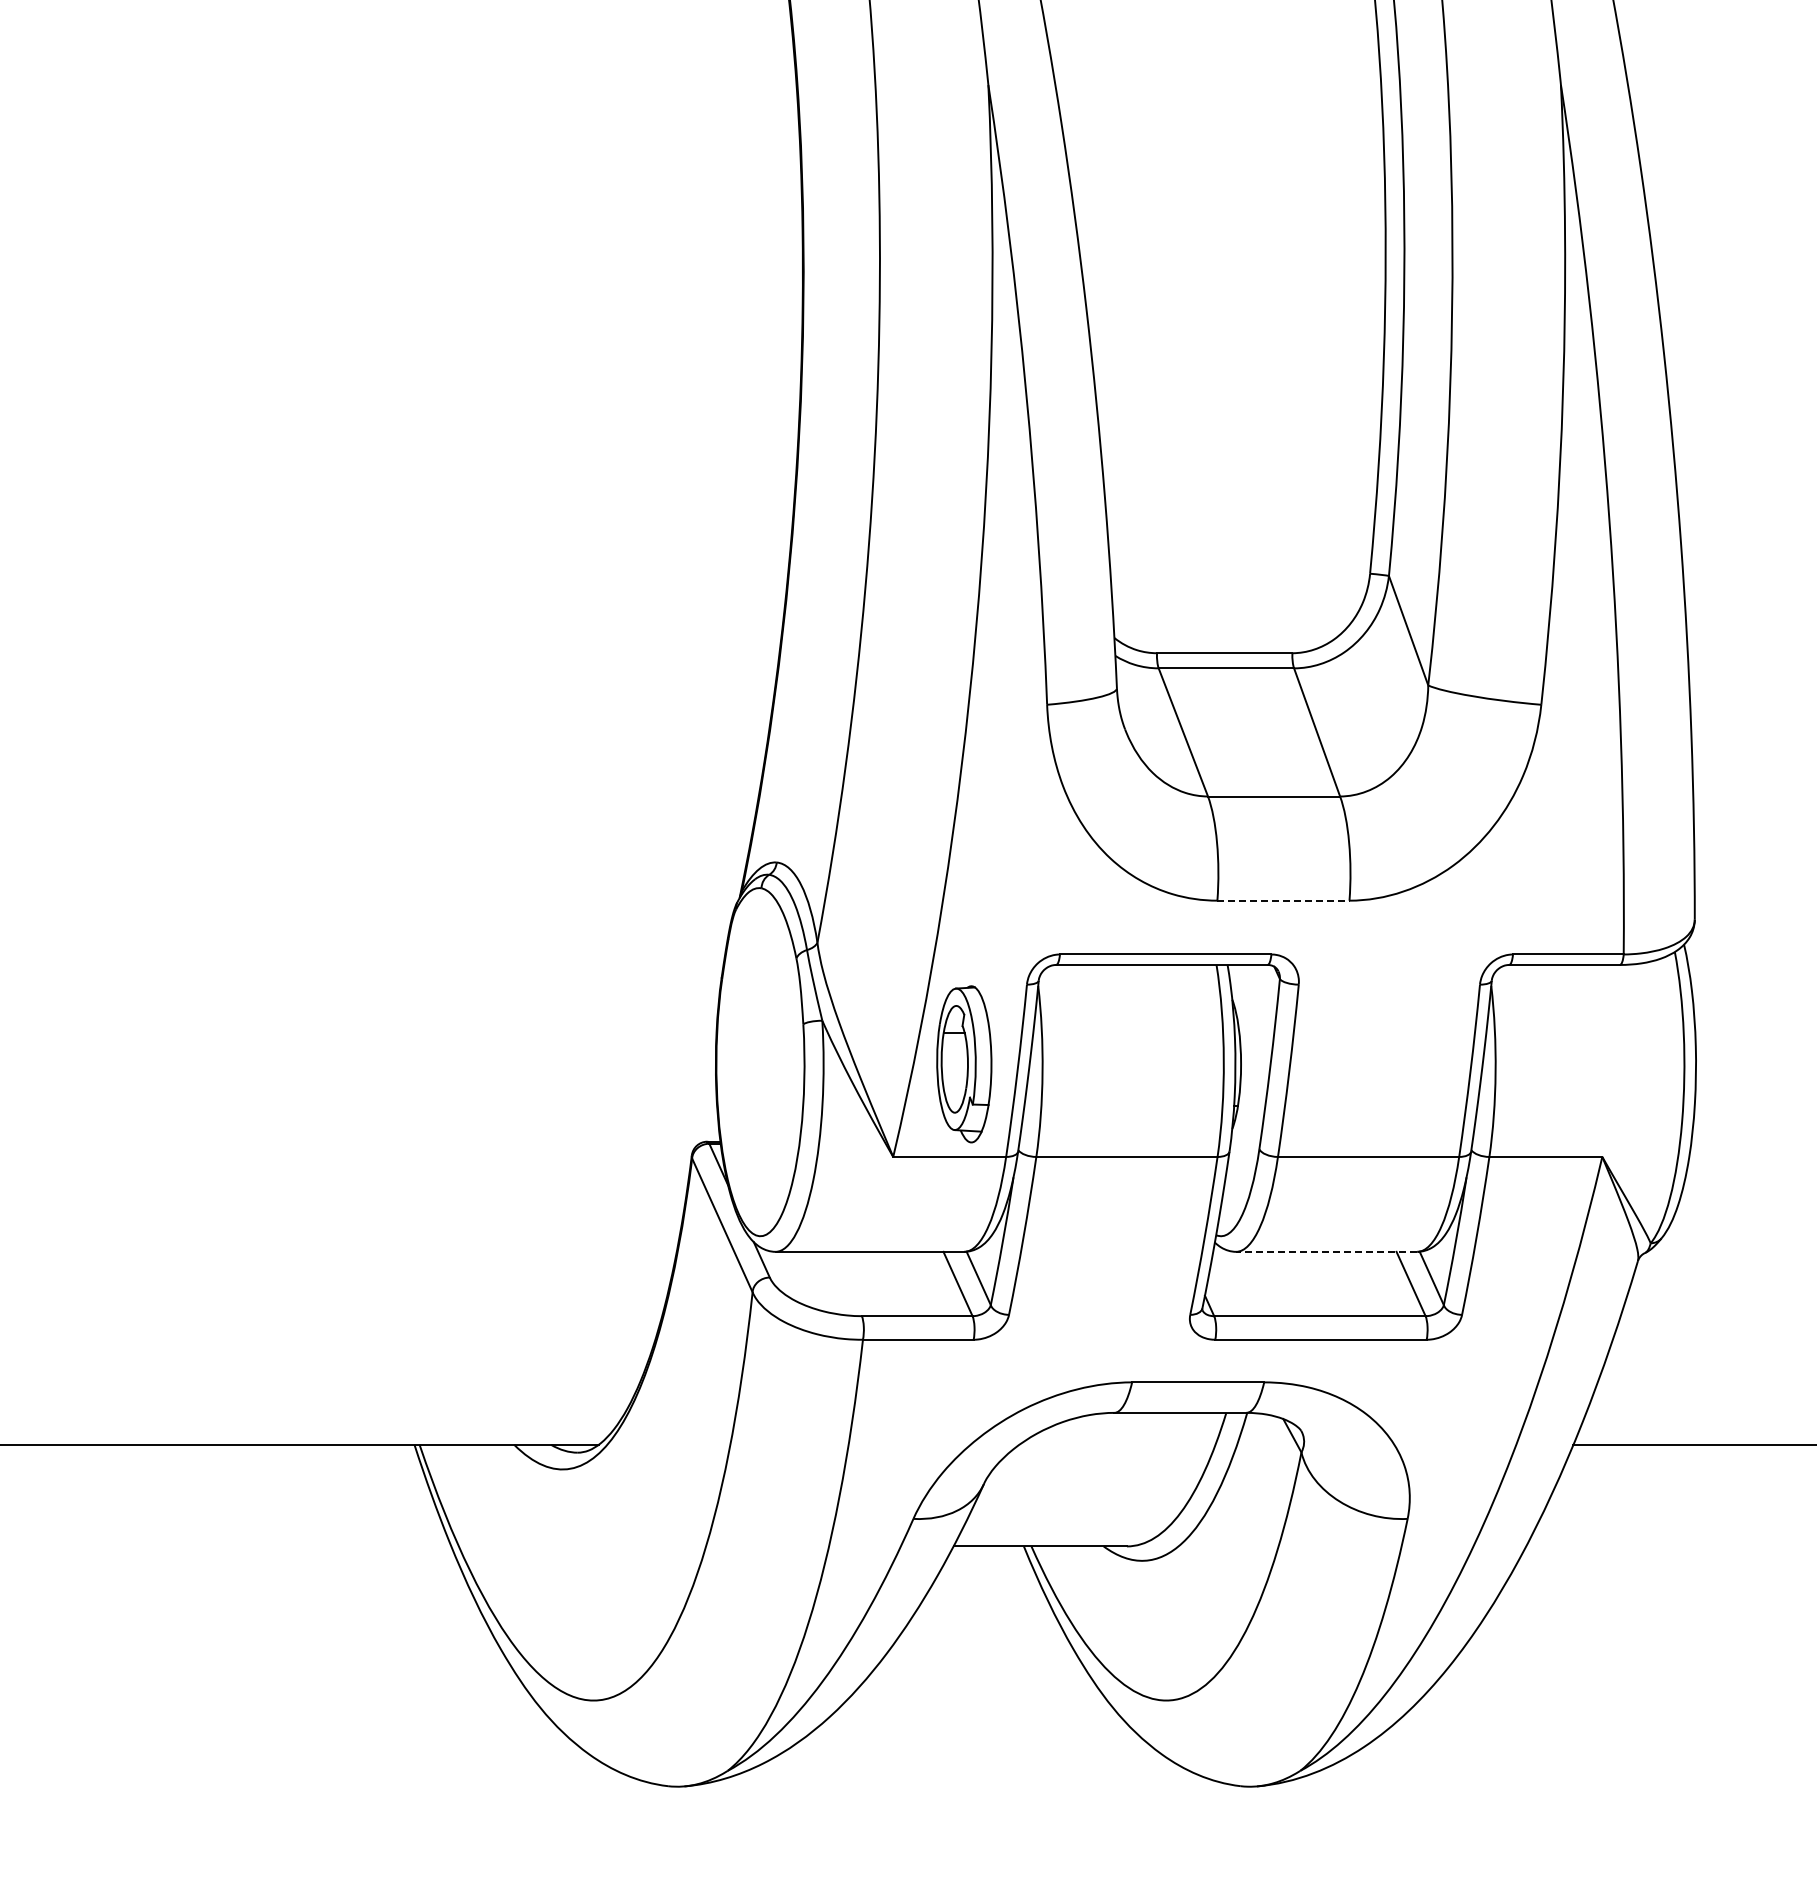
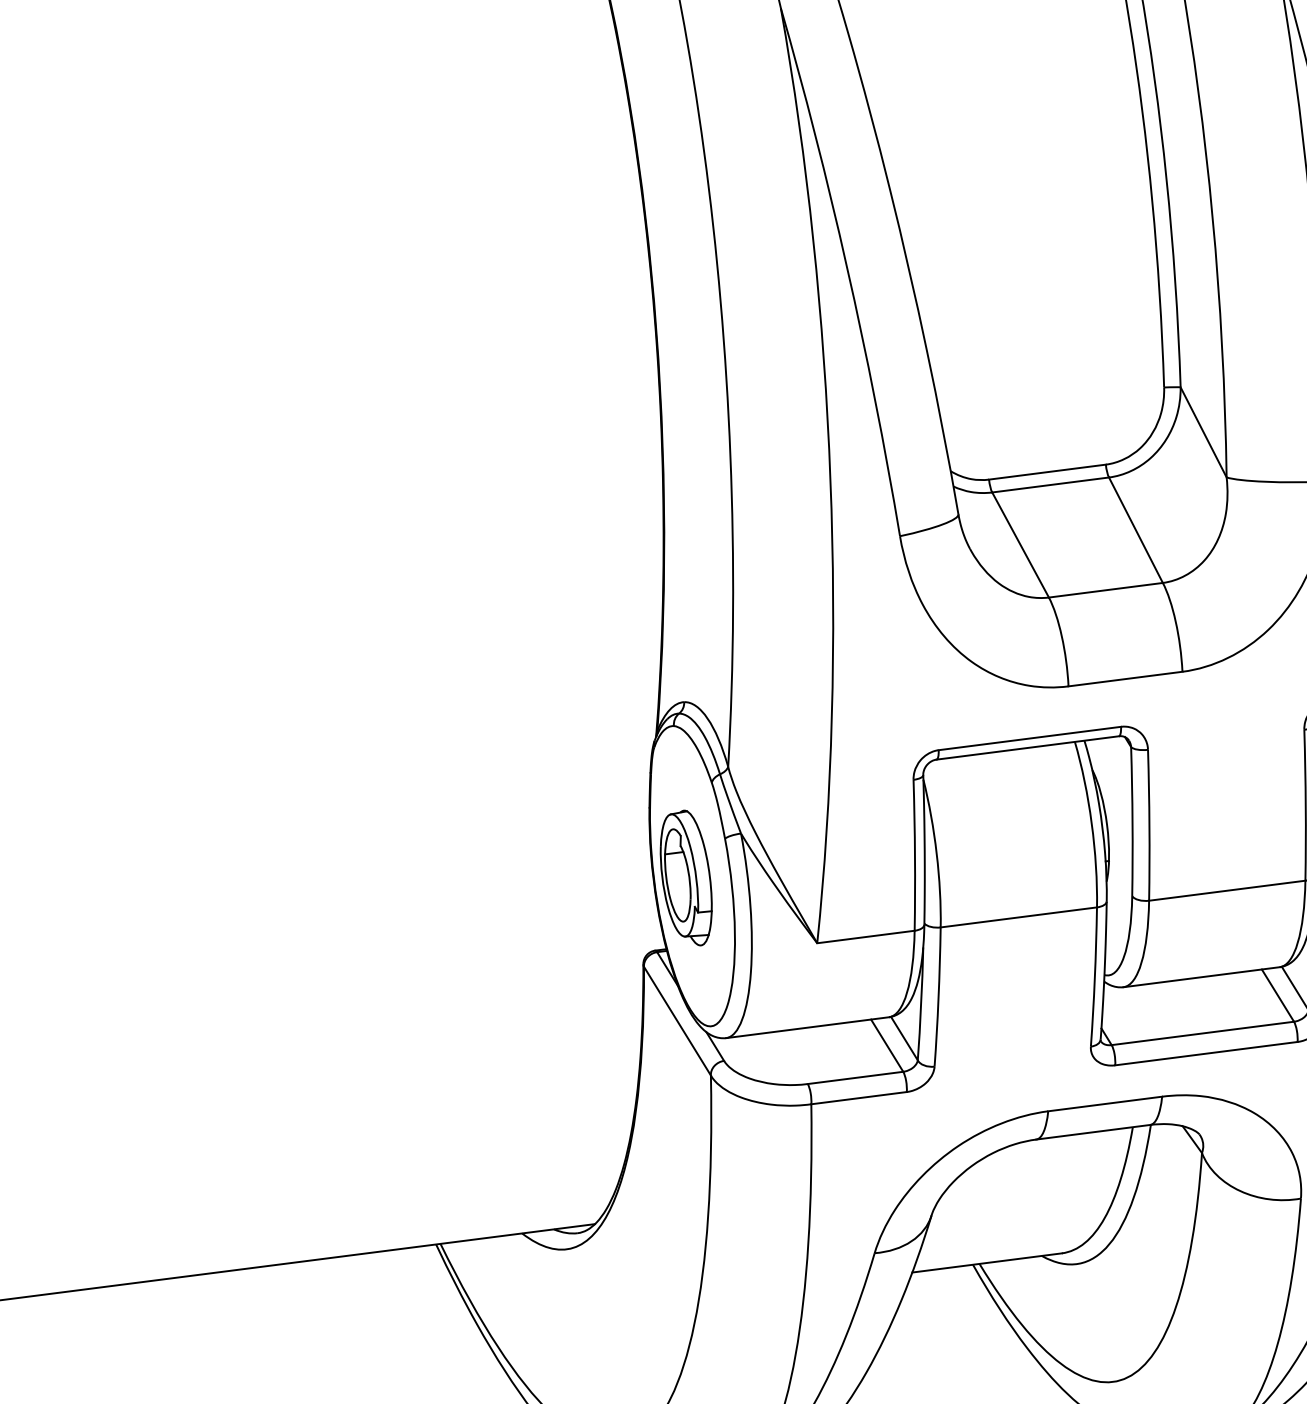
line: (1283, 900) -> (1125, 678), dashed -> solid
part: (964, 1064) -> (686, 878), moved
line: (1326, 1251) -> (1201, 976), dashed -> solid

